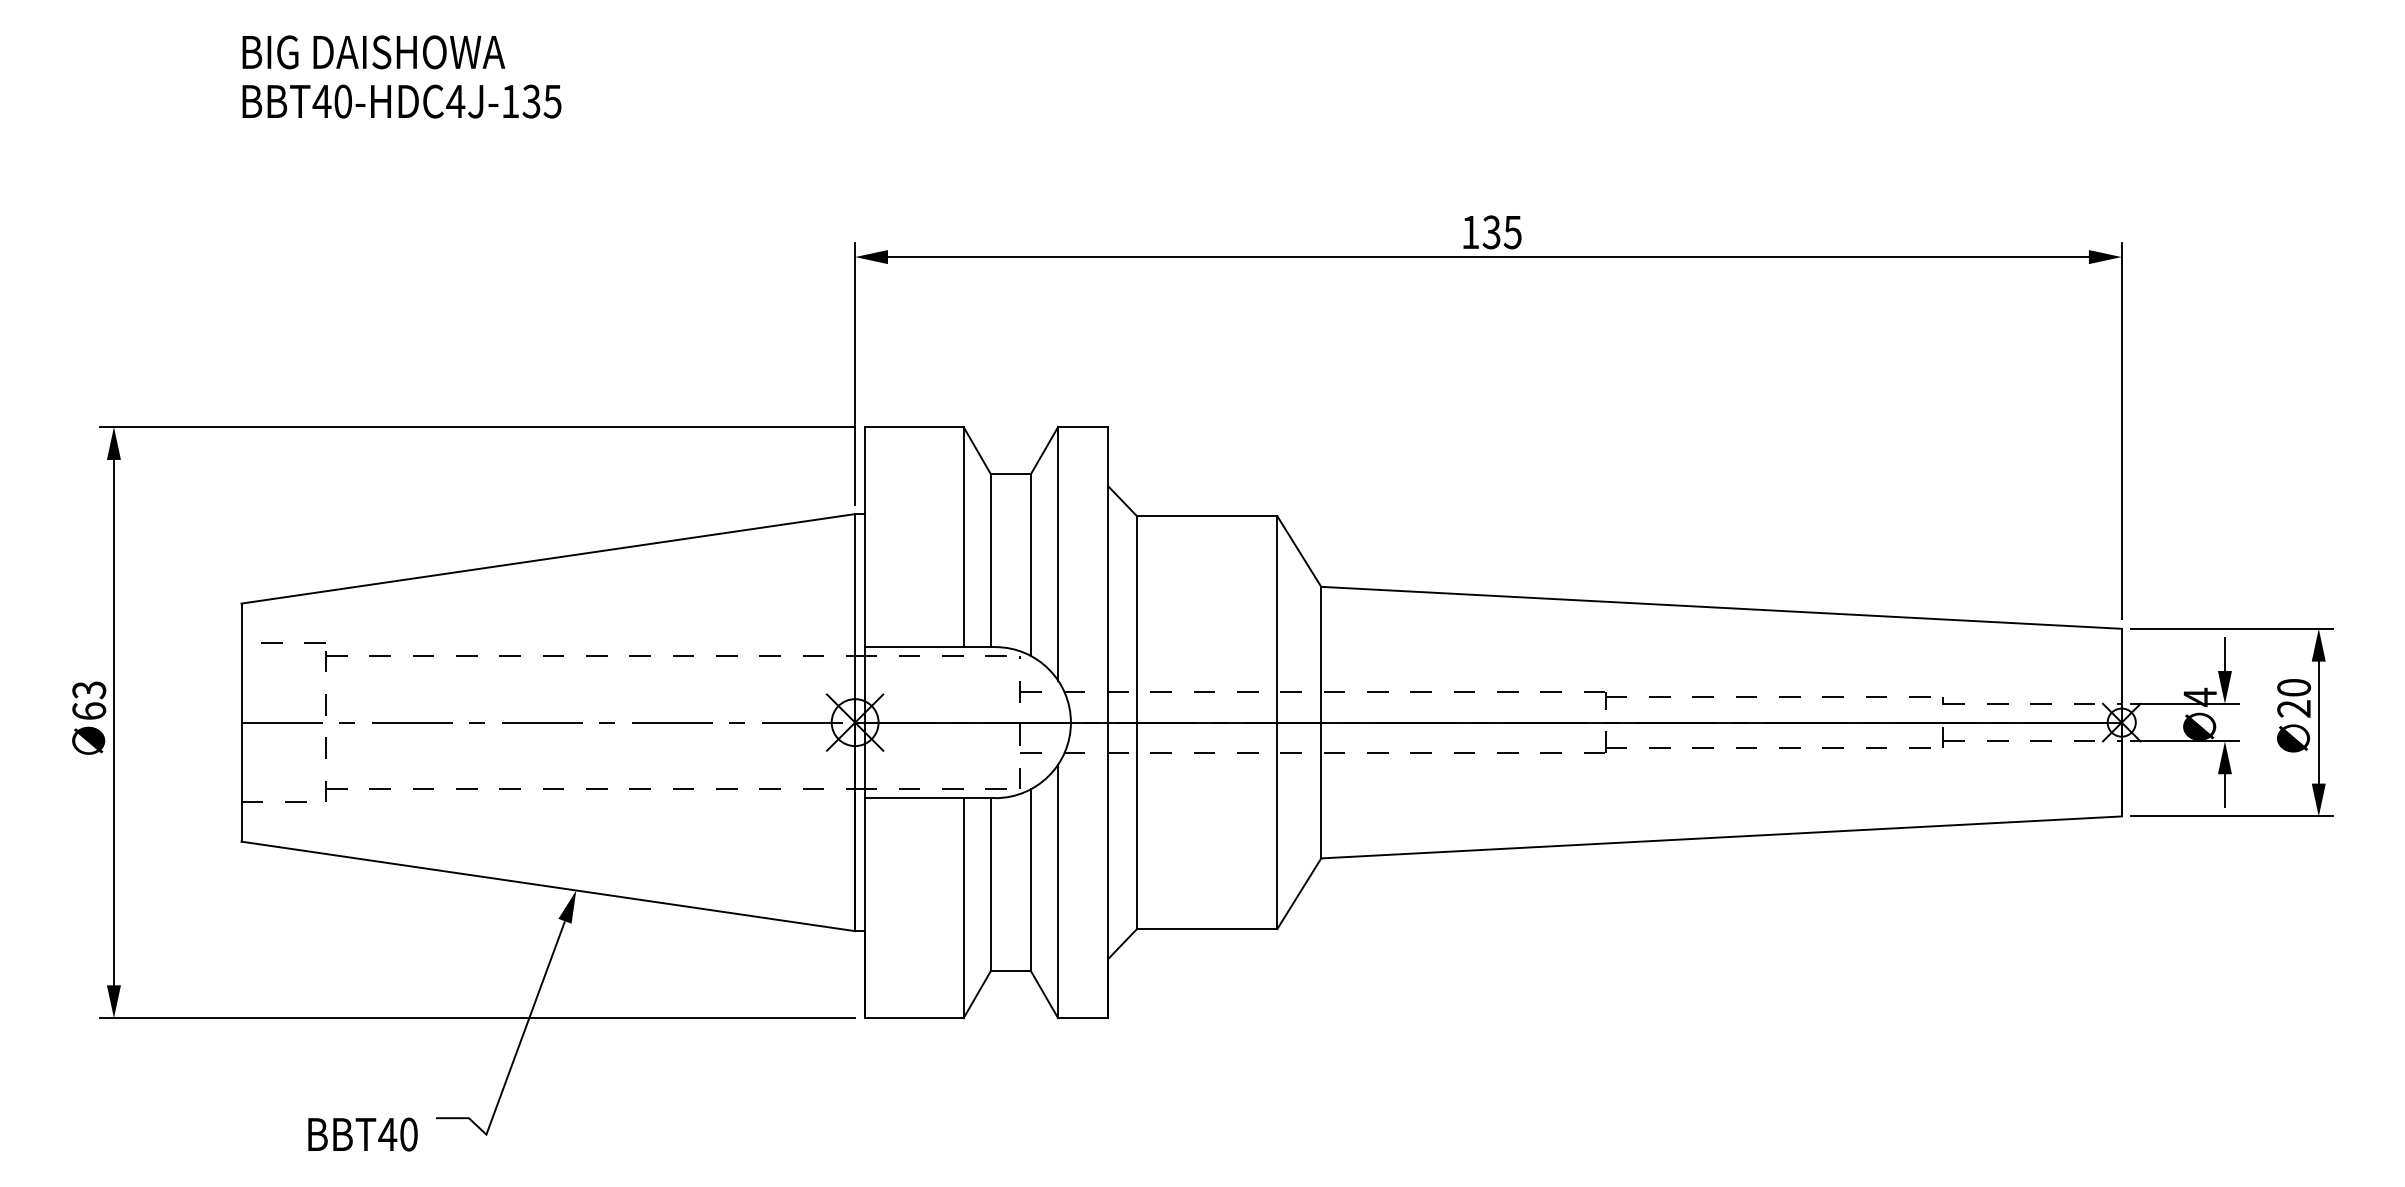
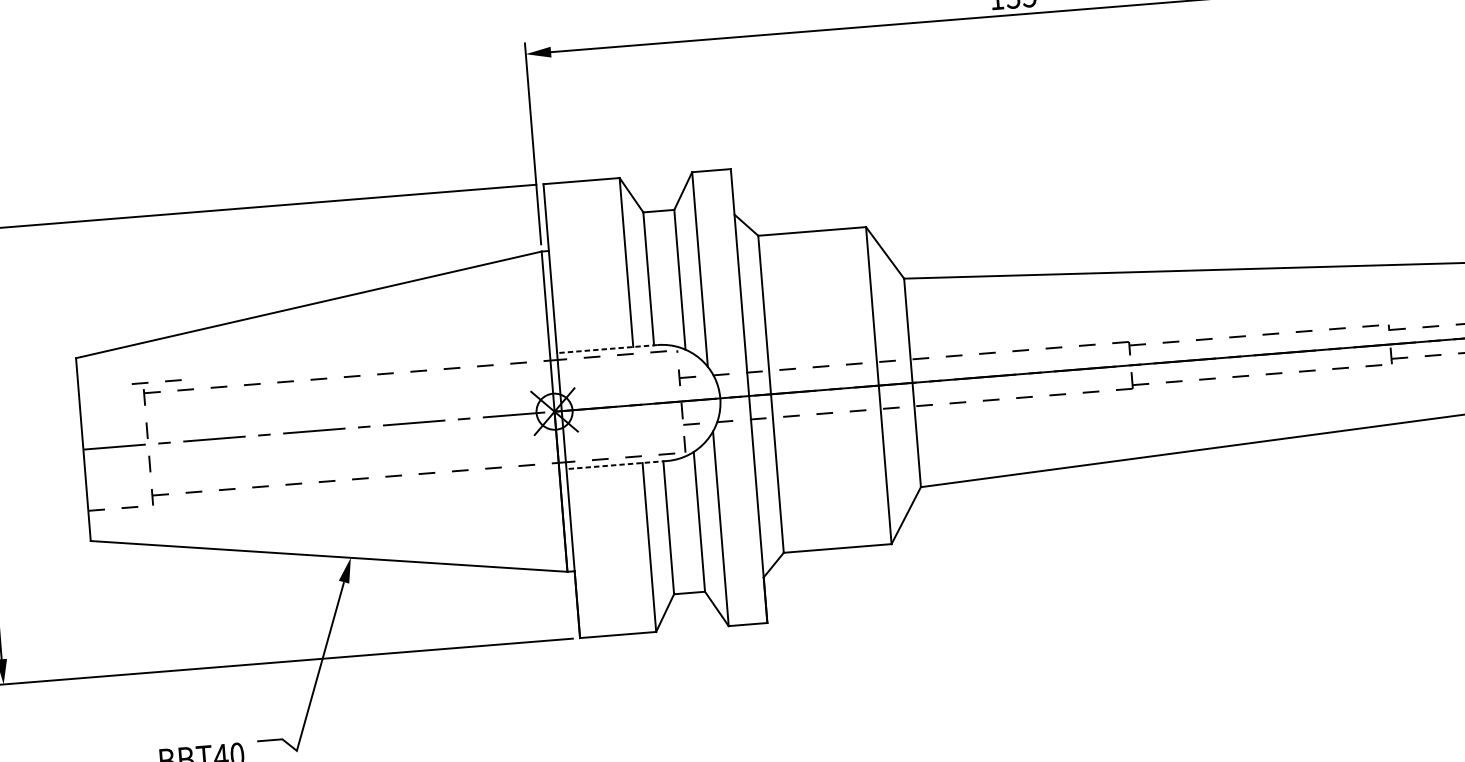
line: (282, 642) -> (148, 382), moved
line: (929, 647) -> (607, 349), solid -> dashed
line: (929, 798) -> (616, 465), solid -> dashed

